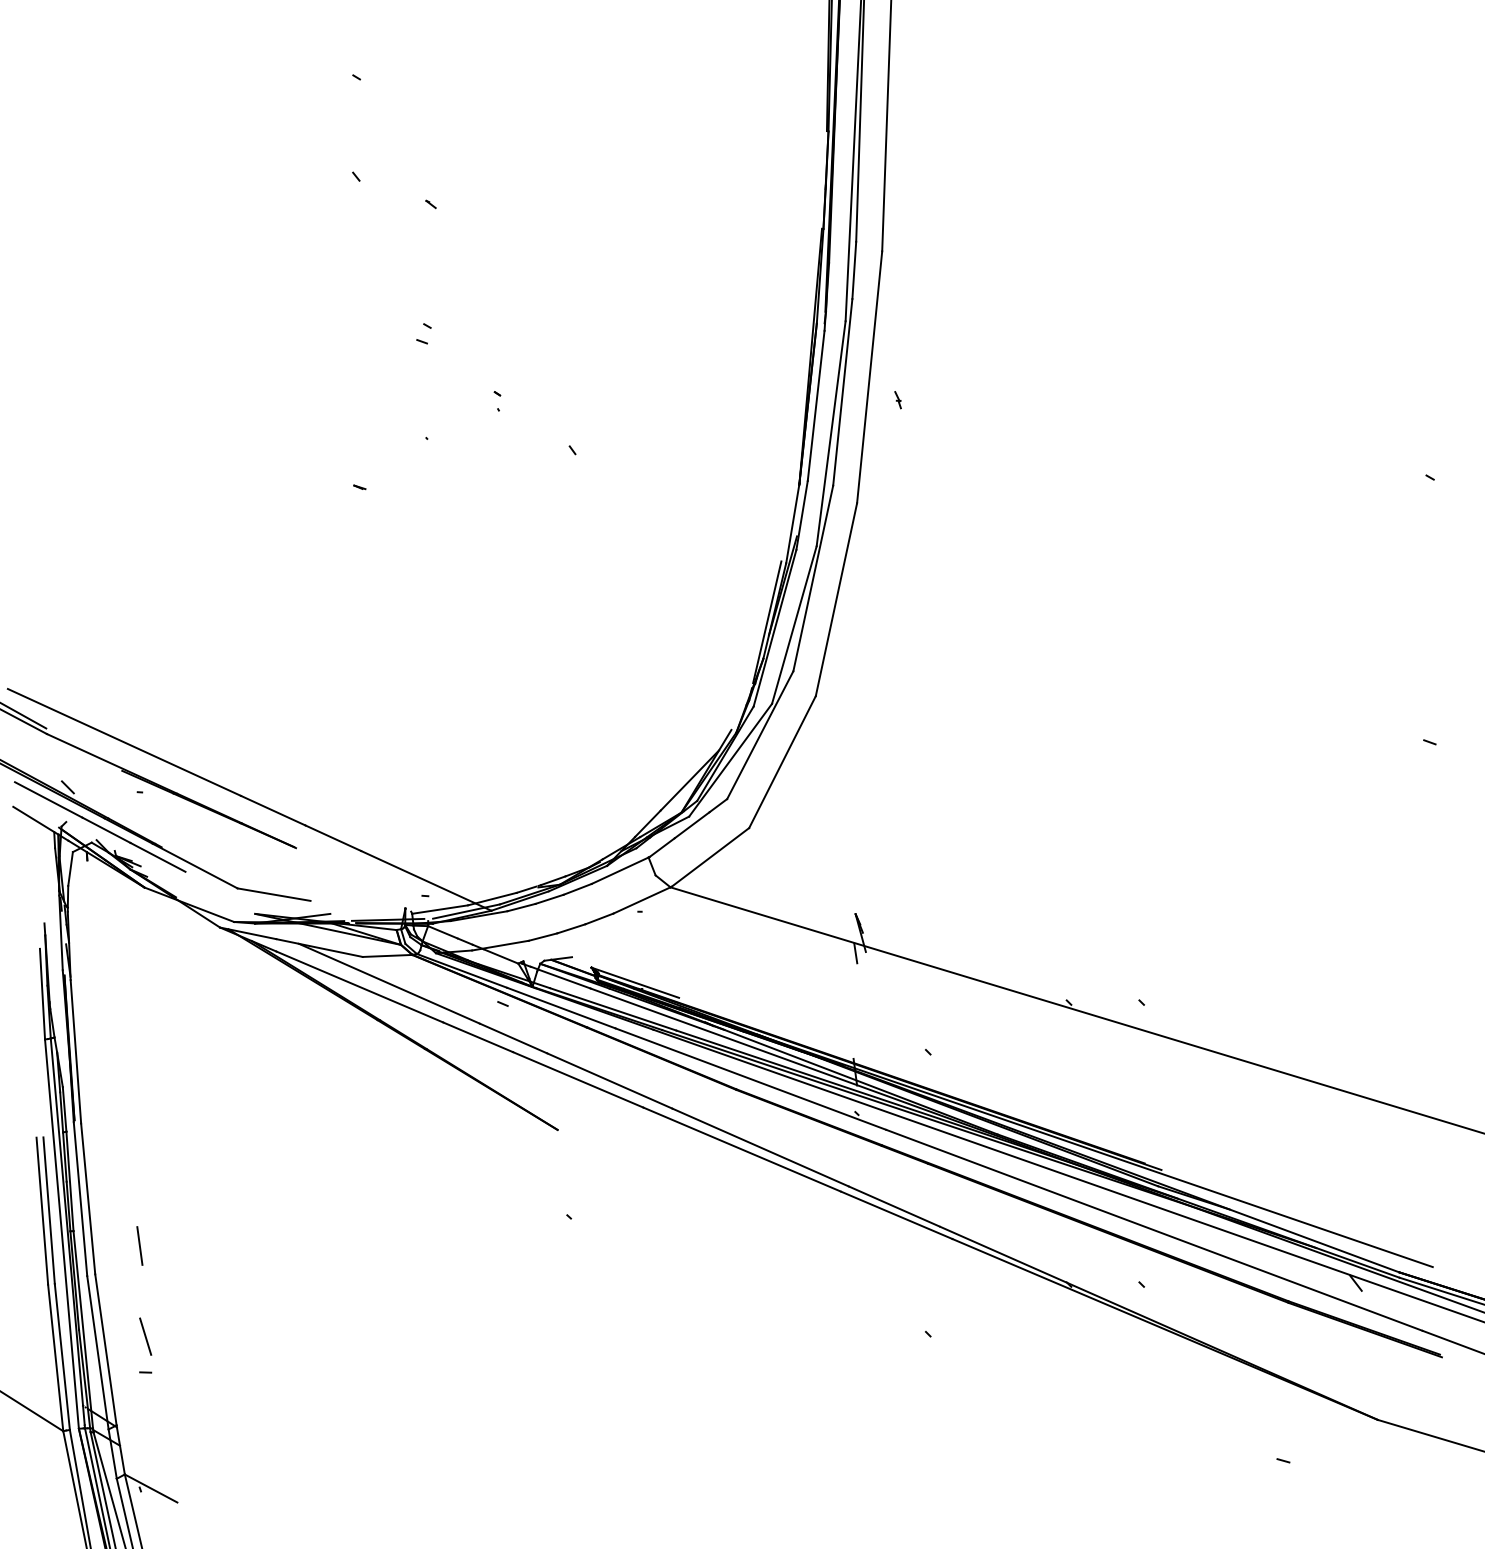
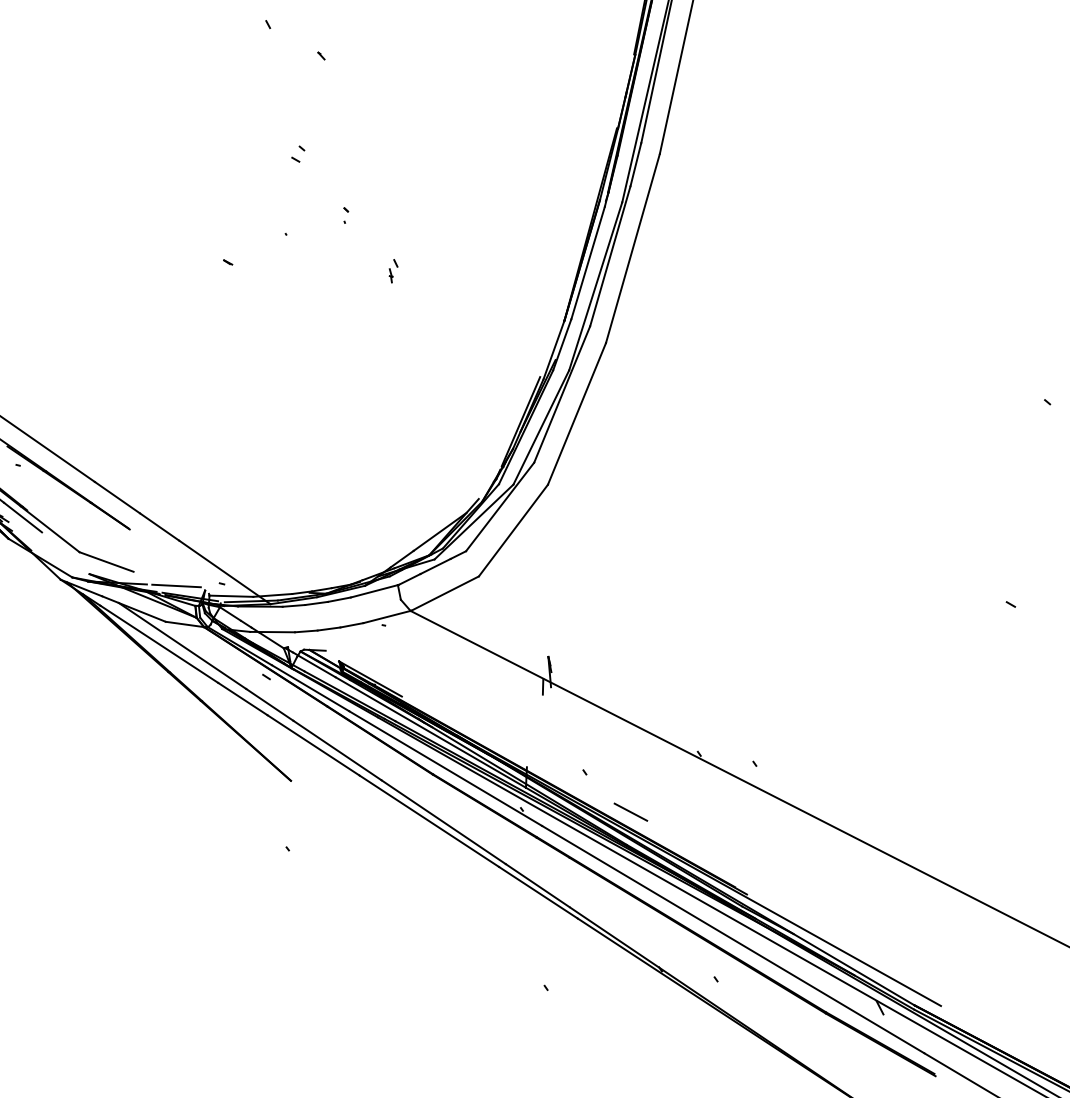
part: (897, 400) -> (390, 276), moved
line: (368, 909) -> (176, 586), added
line: (995, 1092) -> (630, 812), added

